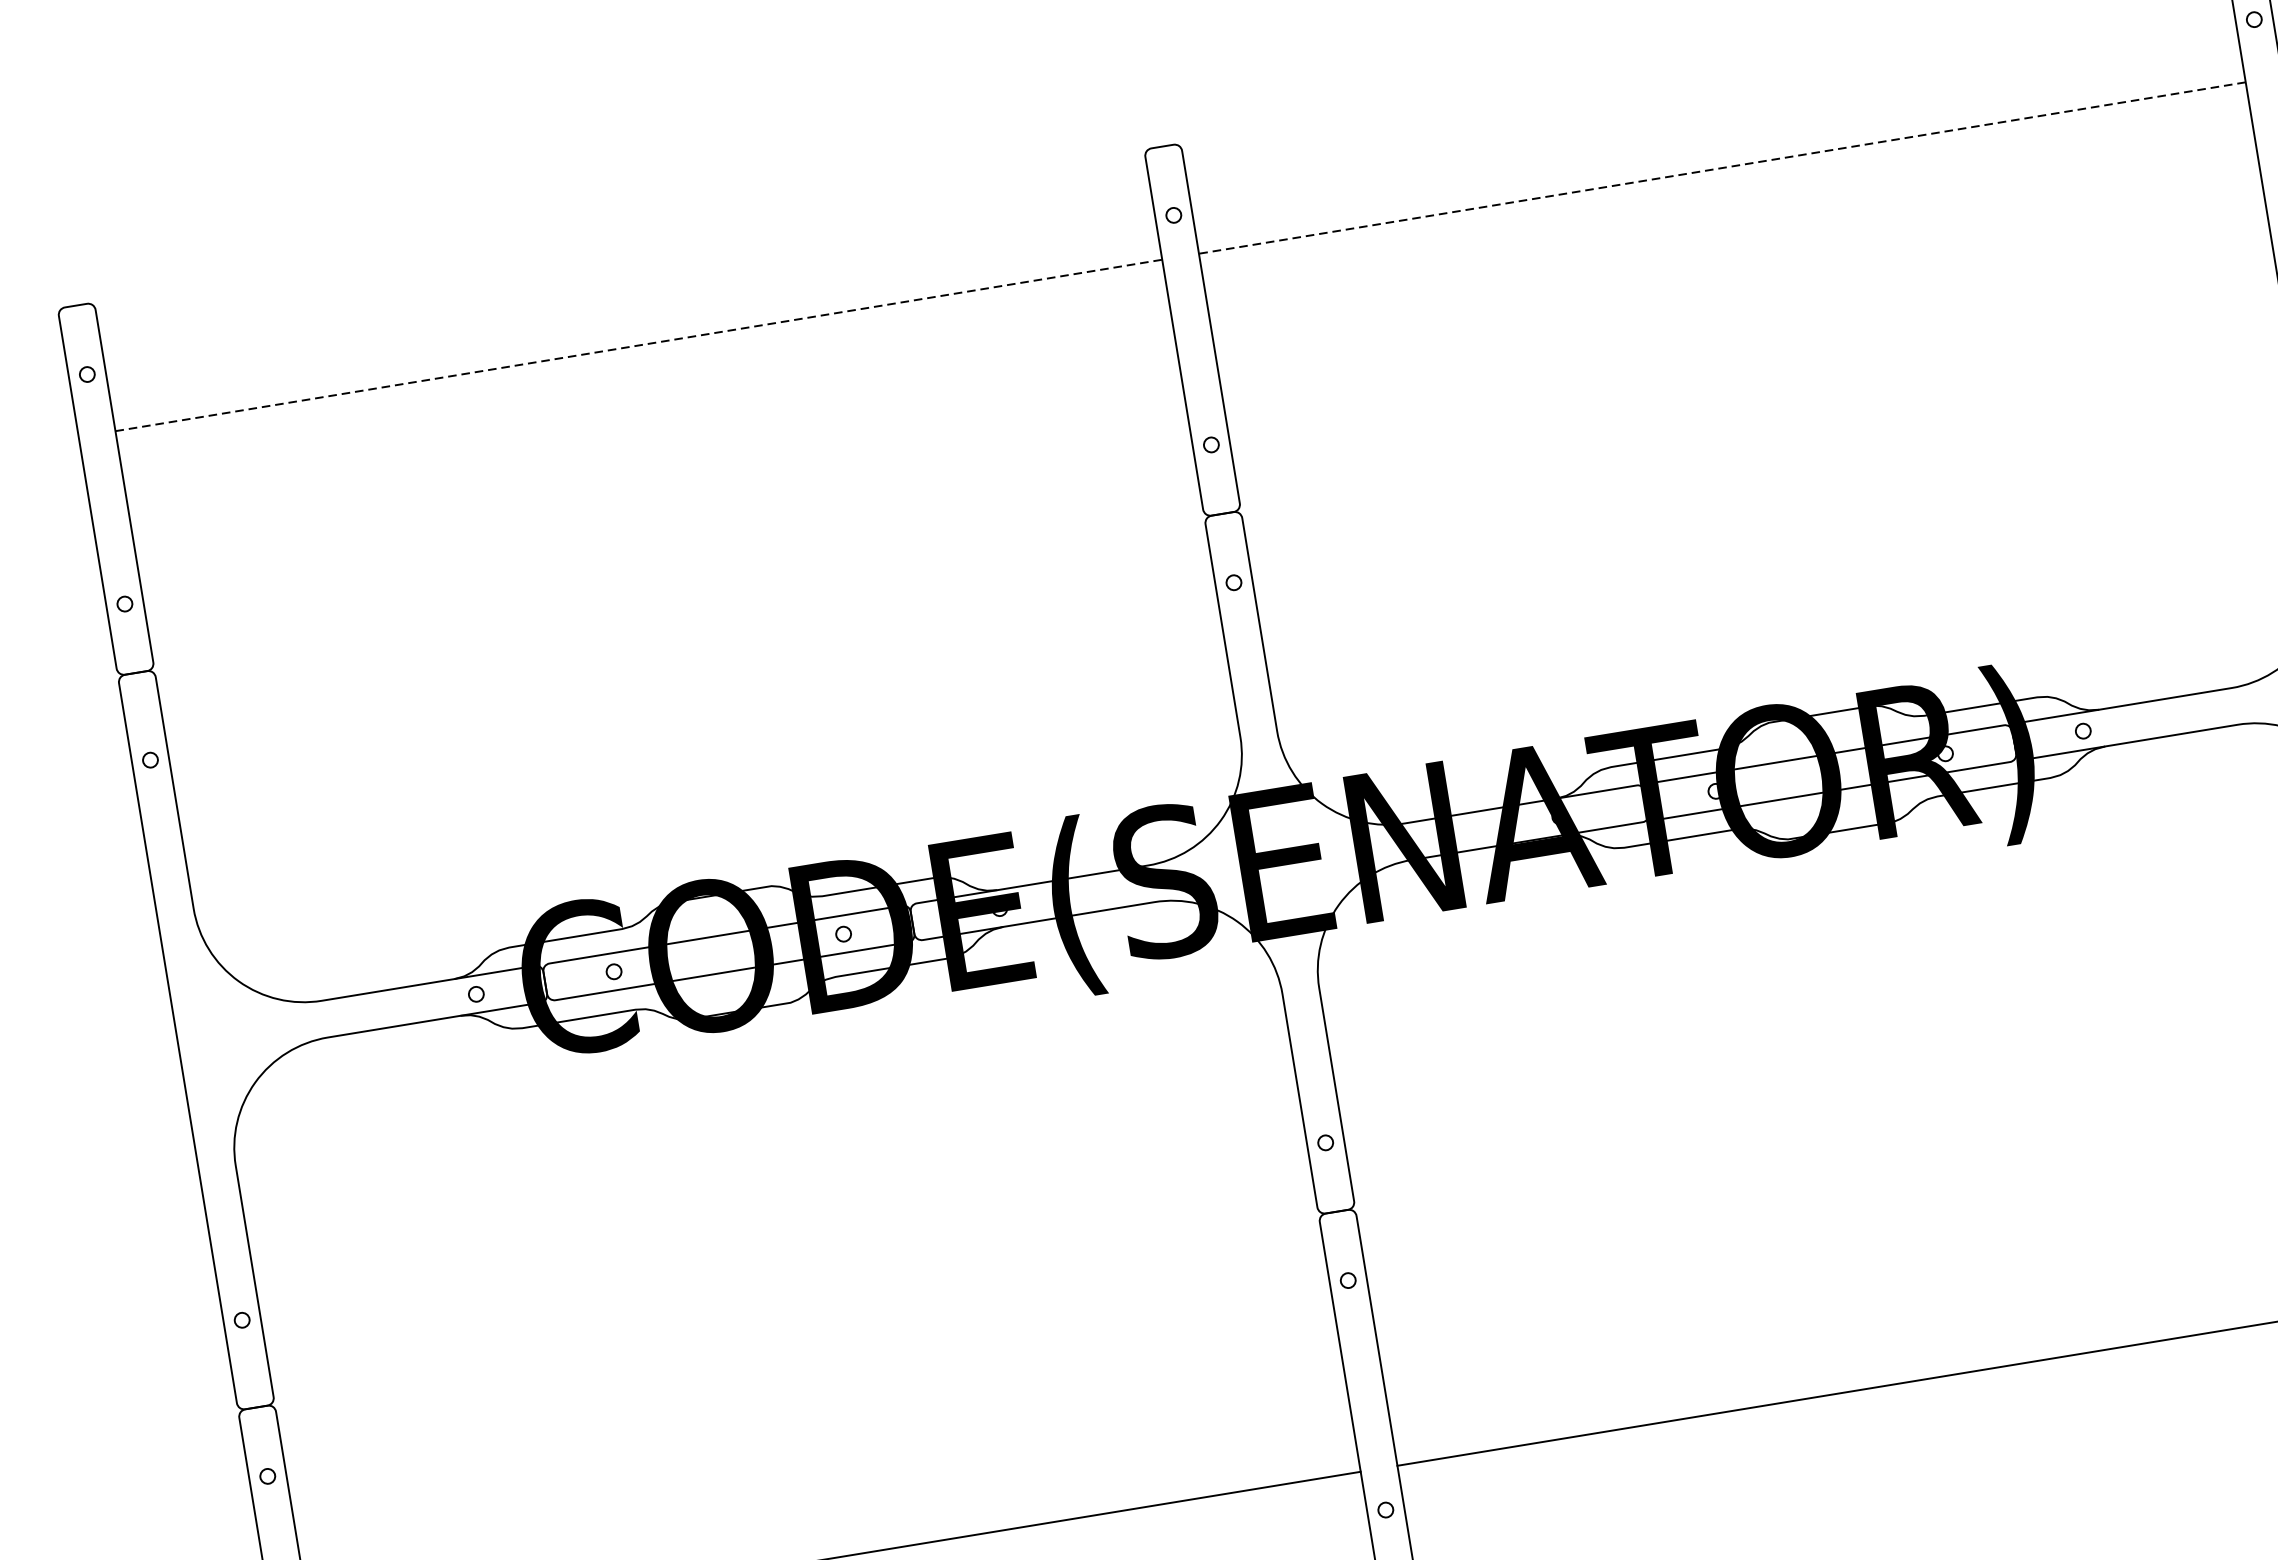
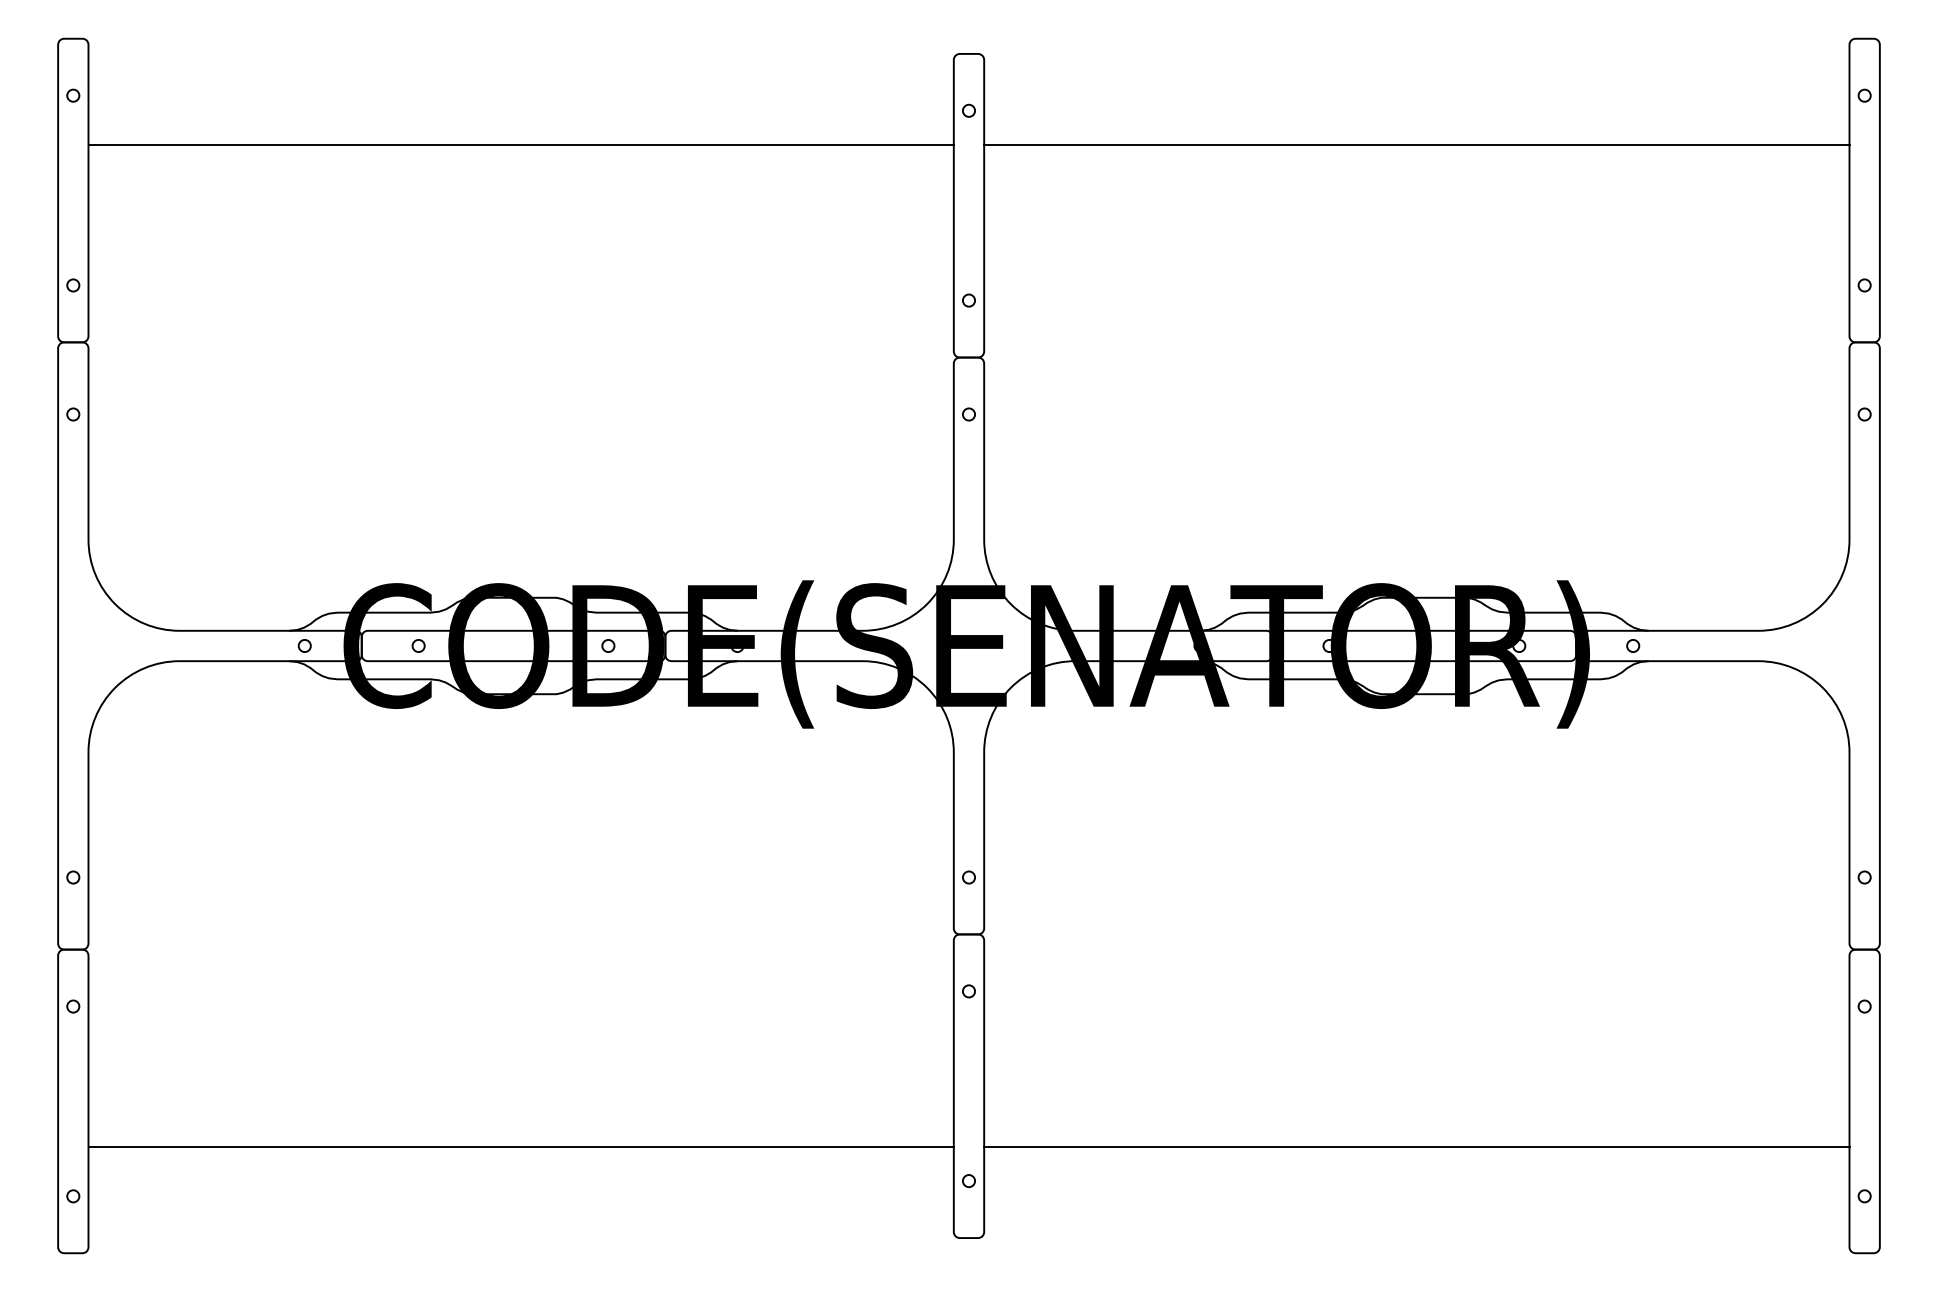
line: (1722, 168) -> (1416, 145), dashed -> solid
line: (639, 345) -> (521, 145), dashed -> solid

